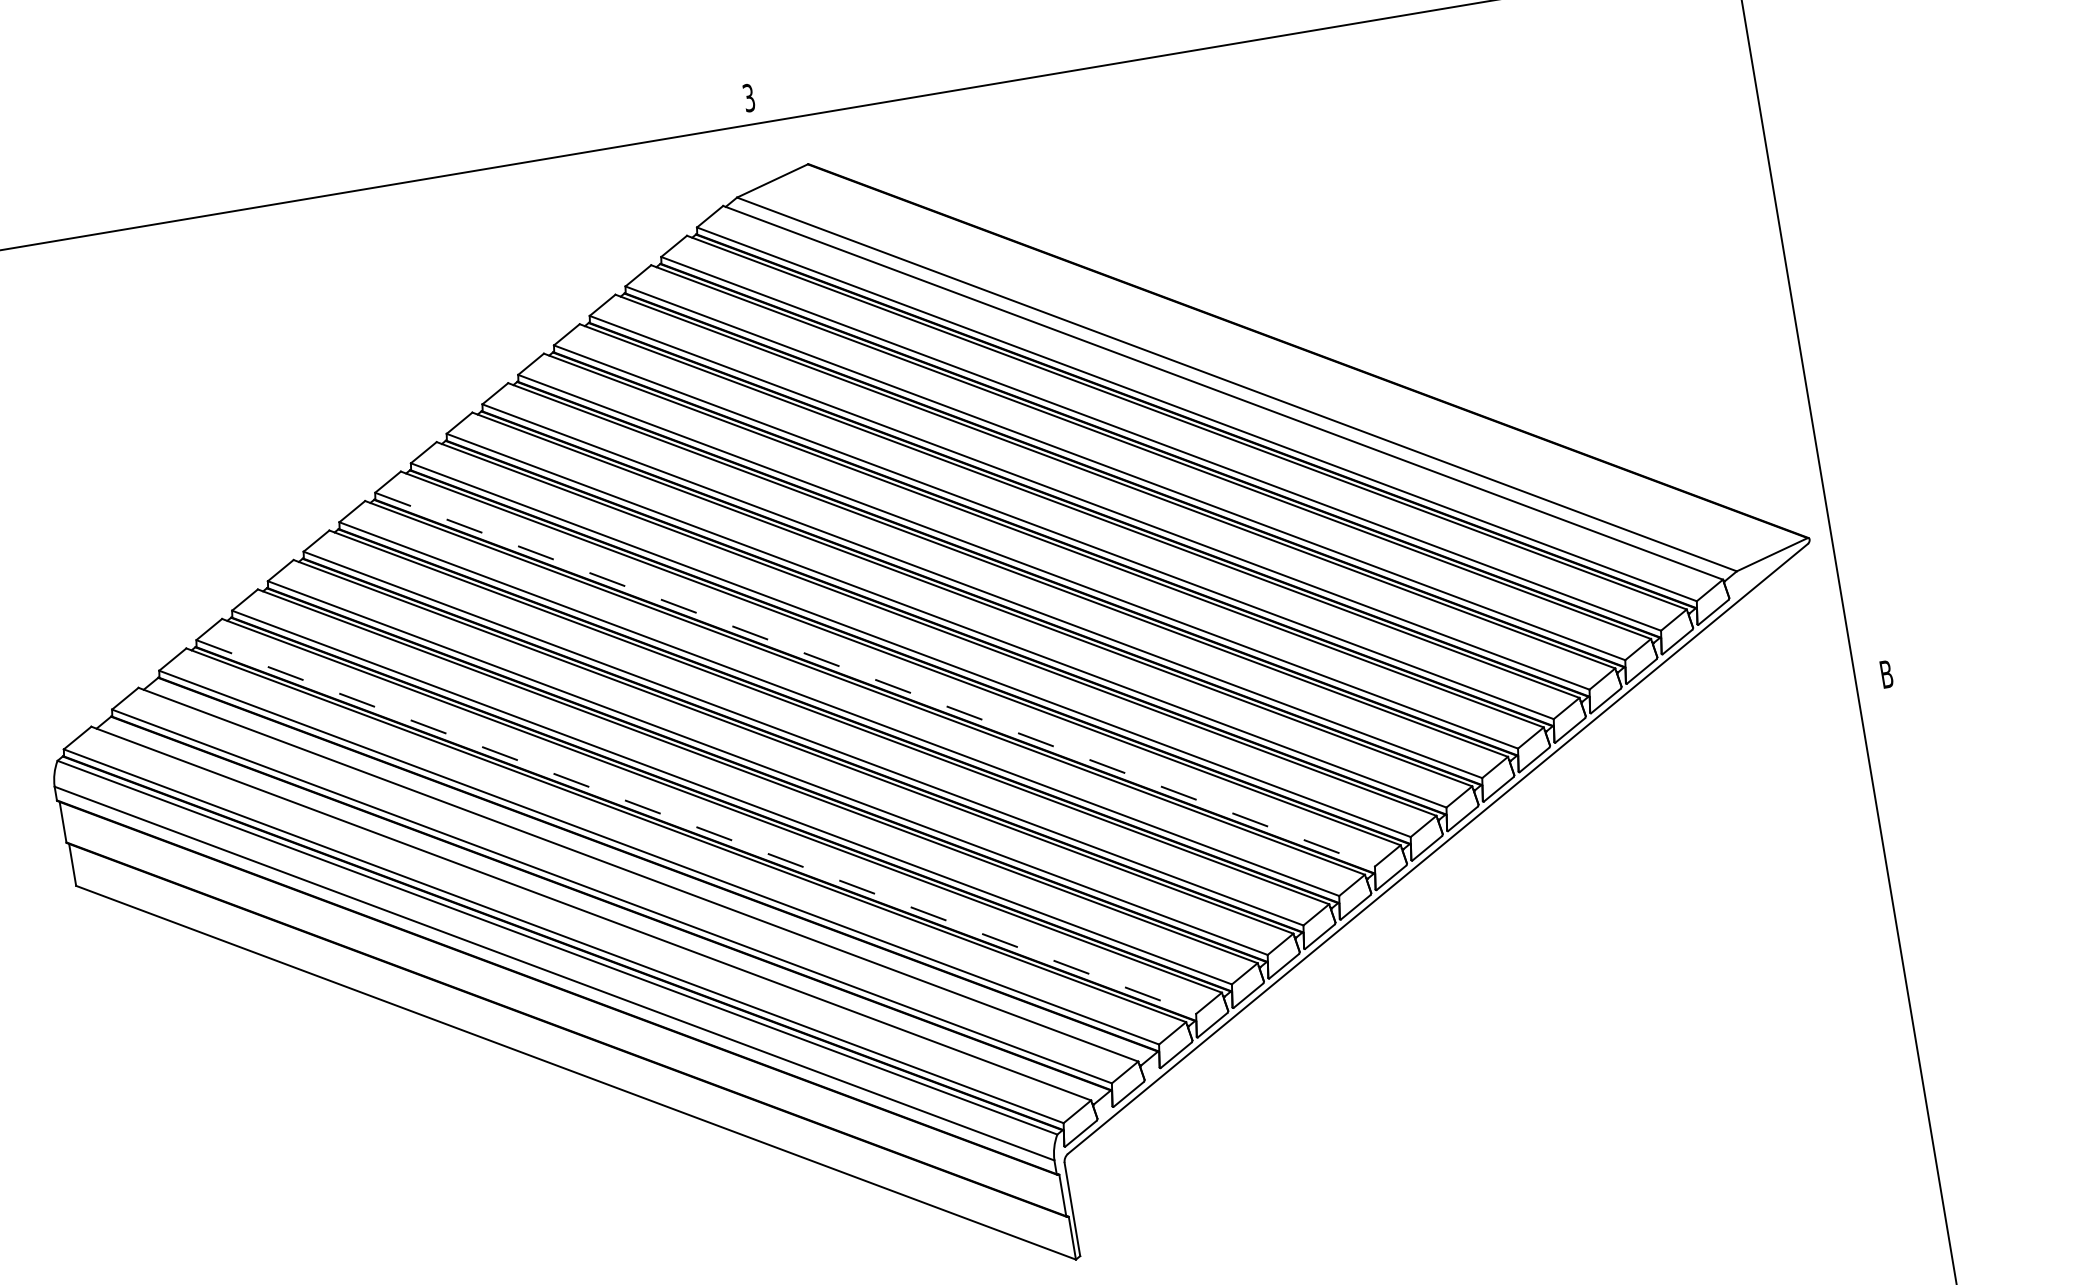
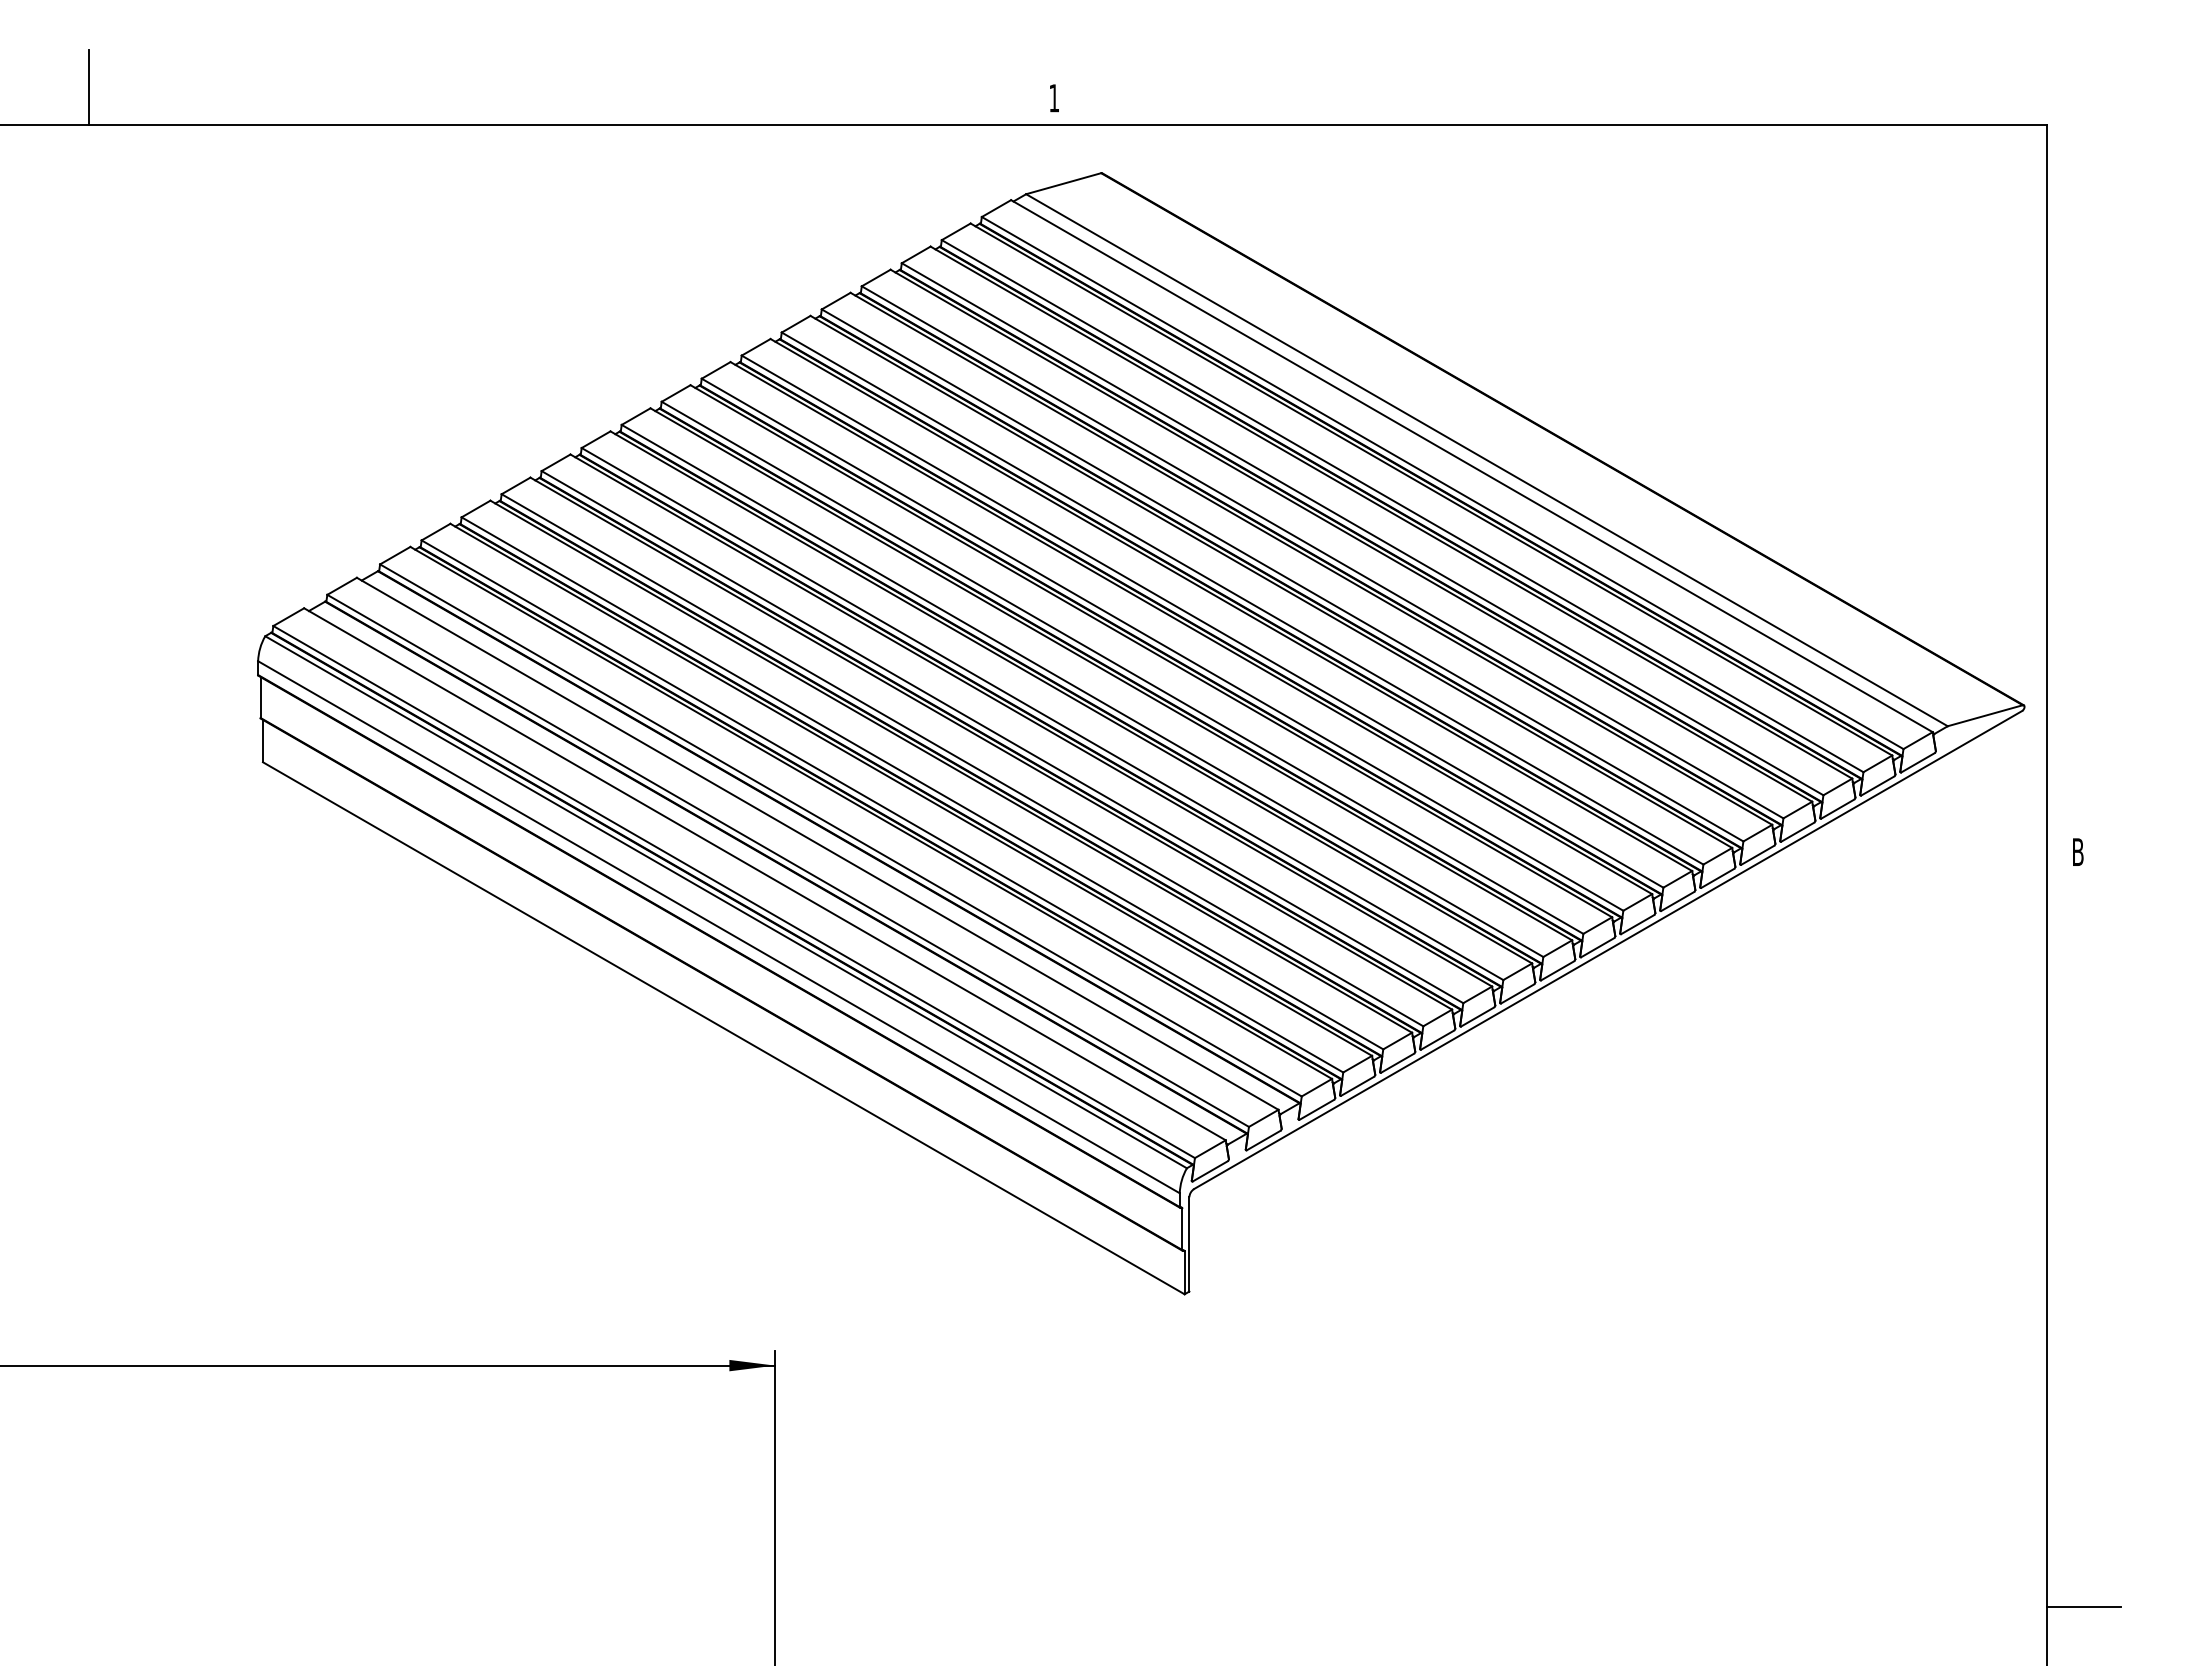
text: (749, 98) -> (1054, 98), 3 -> 1
line: (875, 680) -> (1082, 691), dashed -> solid
line: (696, 827) -> (882, 806), dashed -> solid

